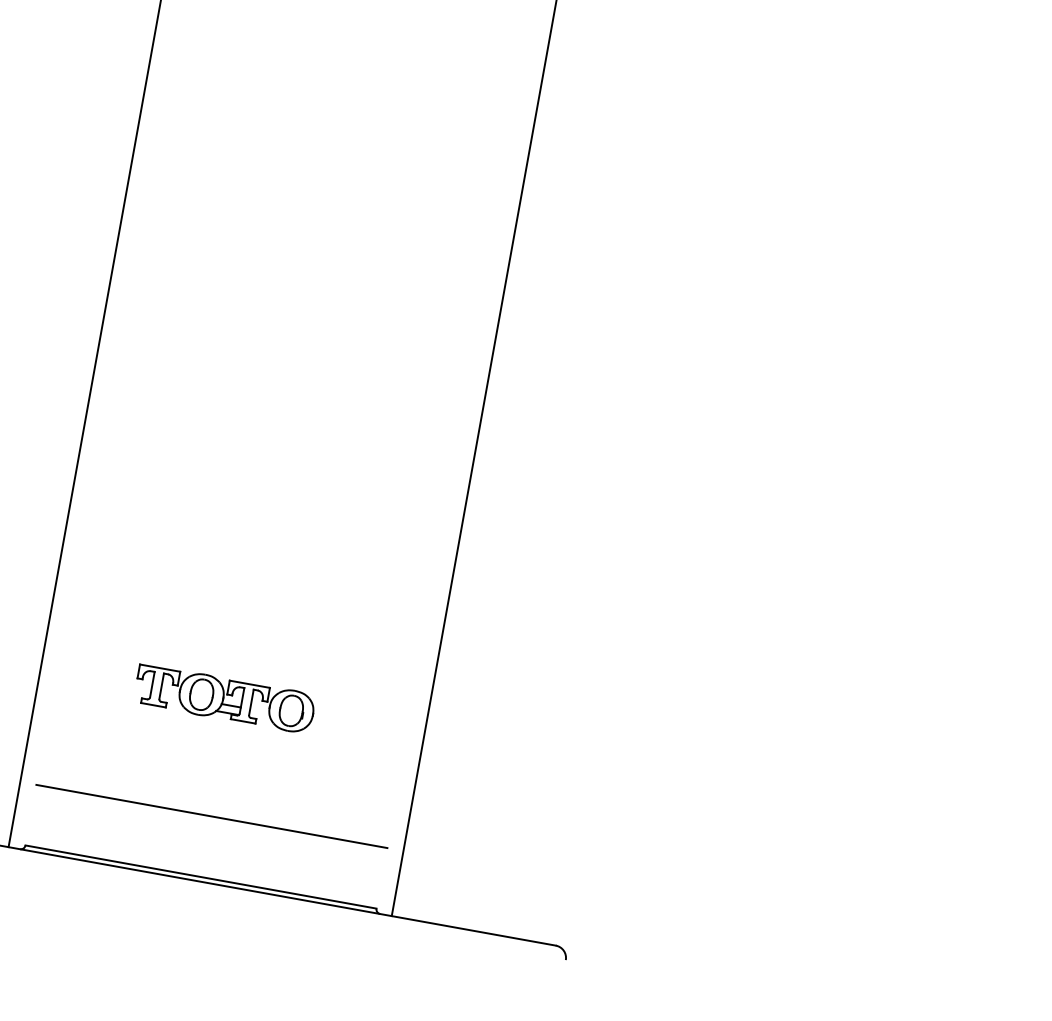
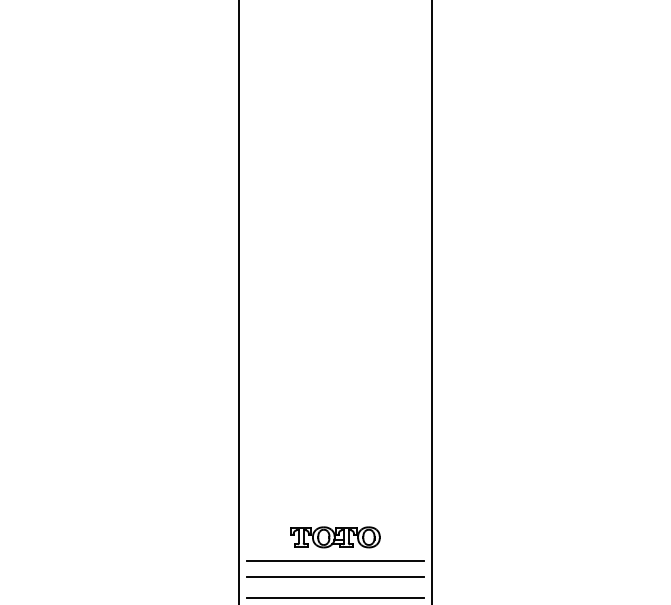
part: (224, 699) -> (335, 537), moved
line: (217, 786) -> (335, 561), added
line: (204, 857) -> (335, 597), added

